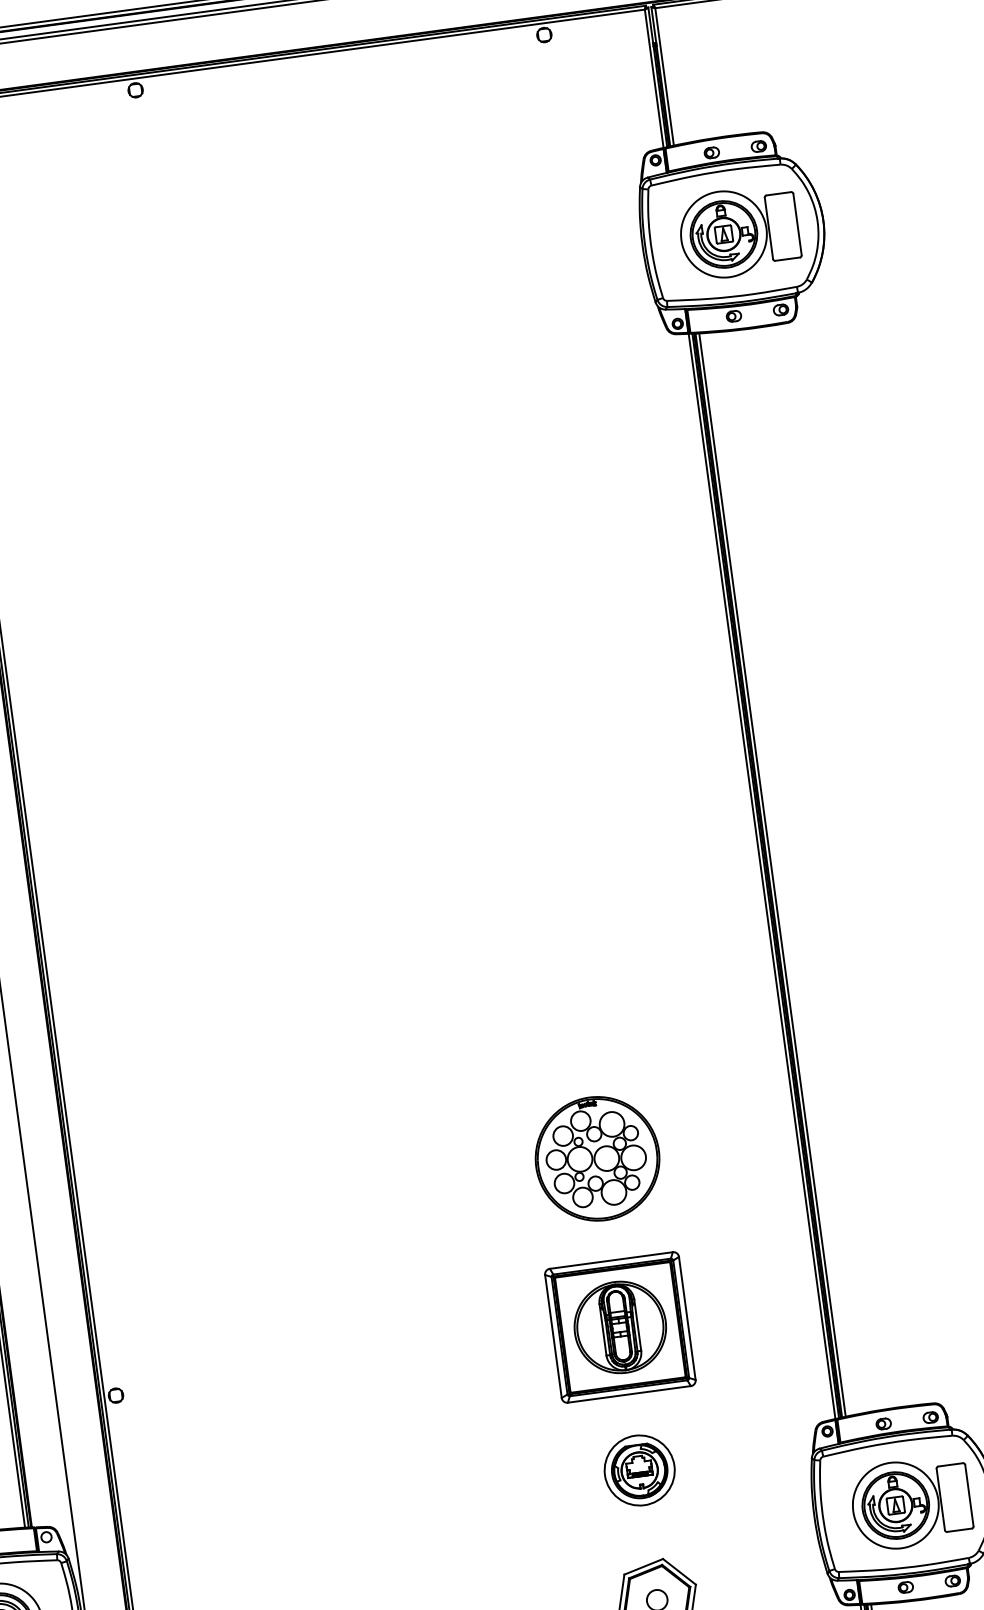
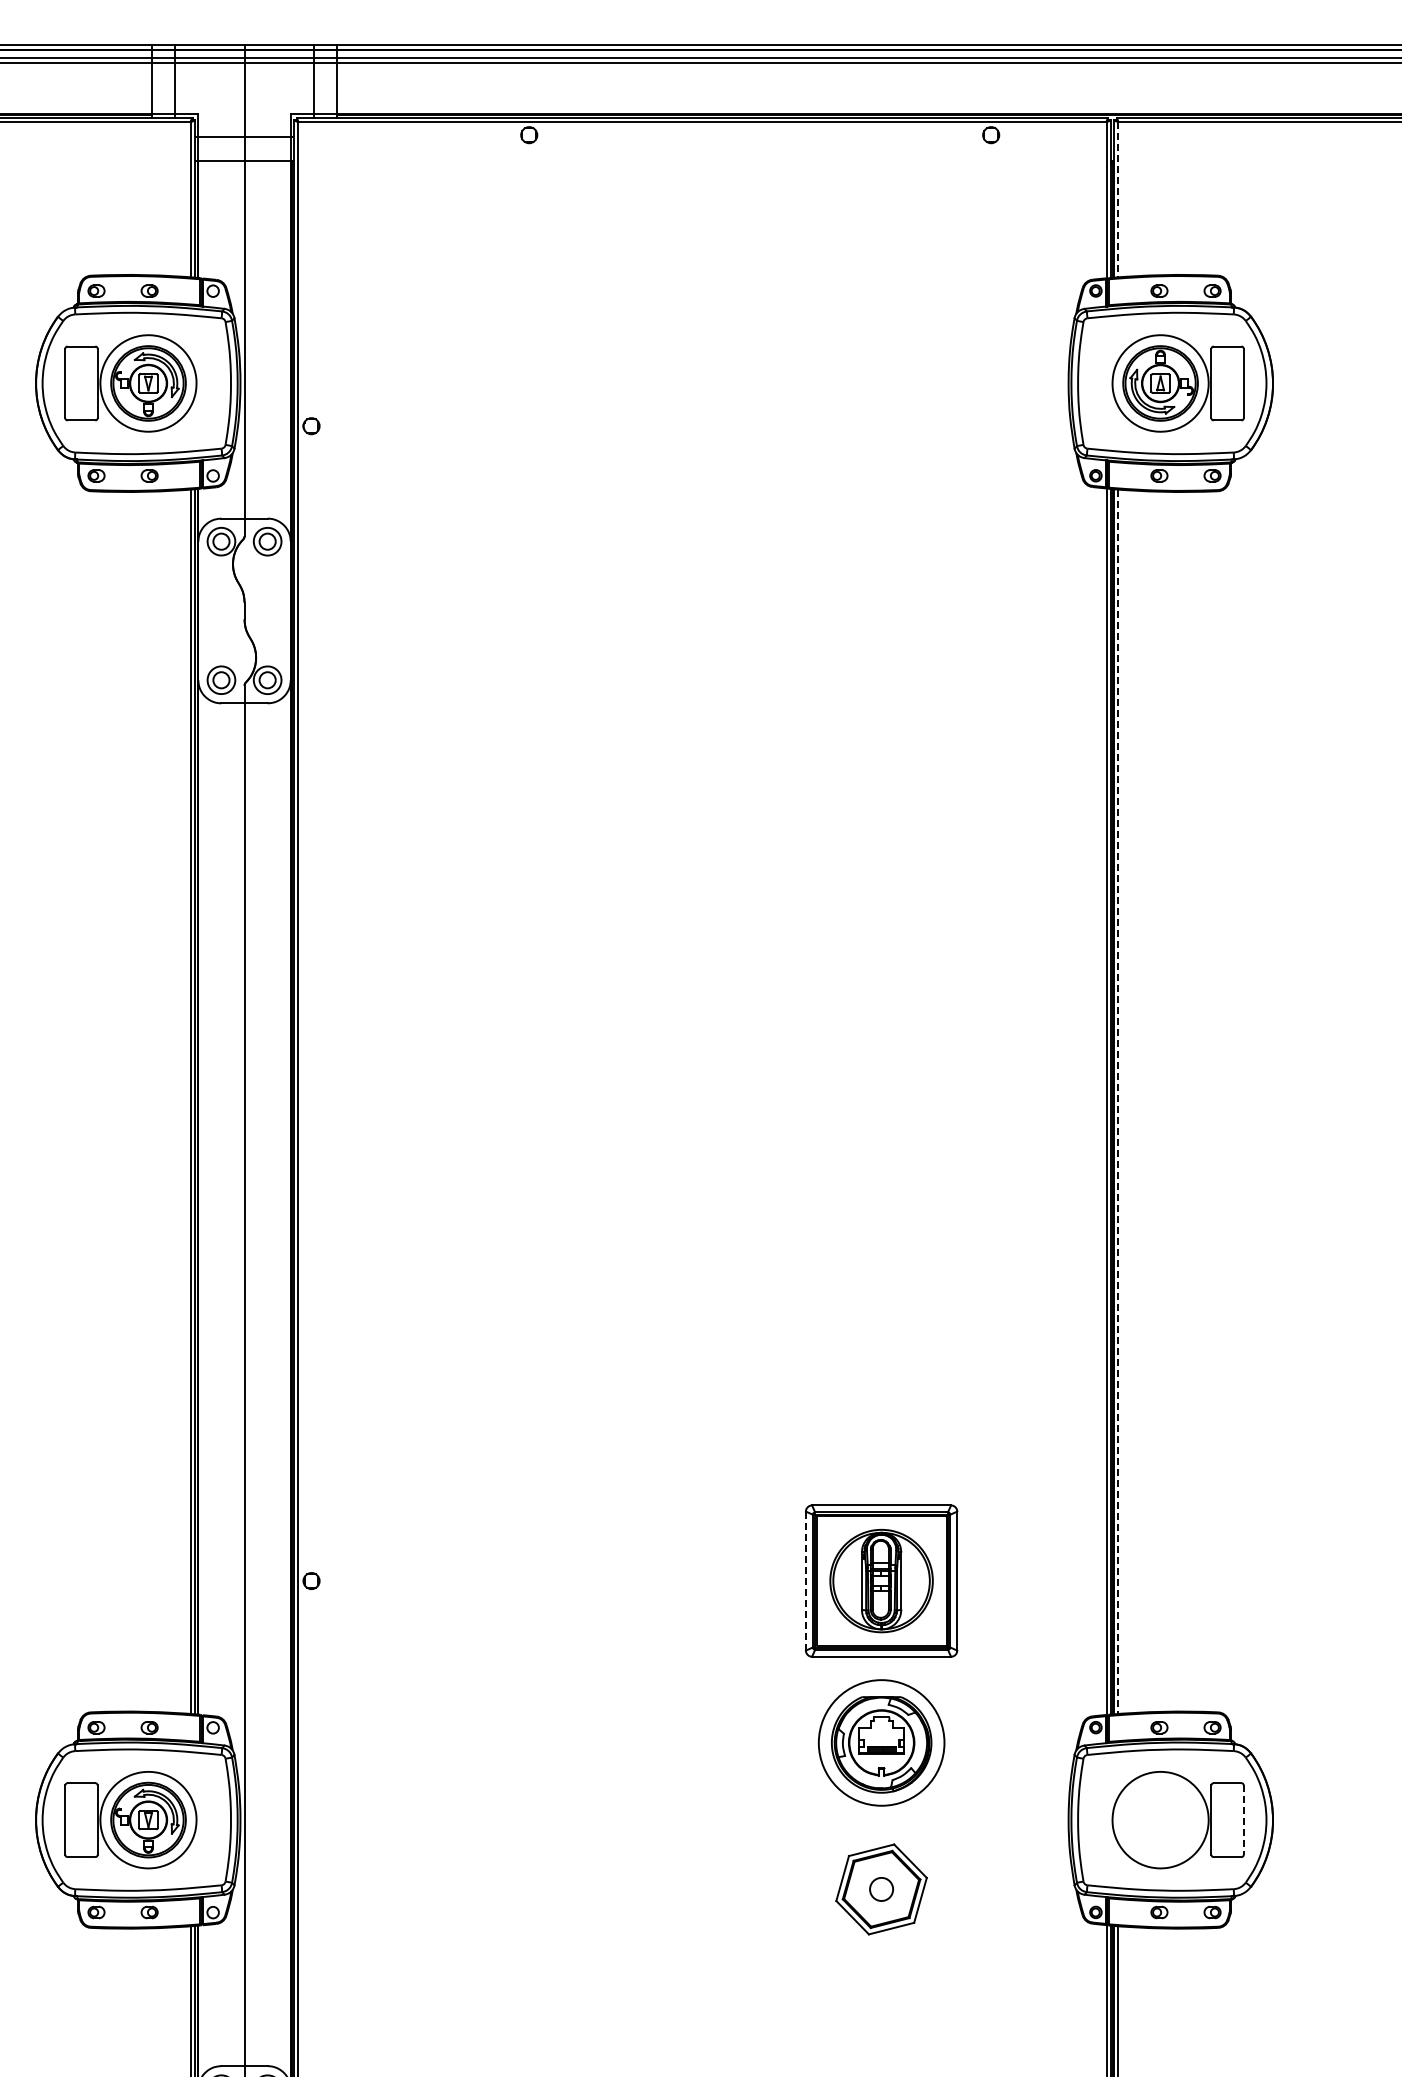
line: (664, 76) -> (1118, 199), solid -> dashed
line: (772, 875) -> (1118, 1102), solid -> dashed
part: (597, 1158) -> (881, 1390), removed
line: (553, 1336) -> (805, 1581), solid -> dashed
part: (639, 1470) -> (881, 1742), size x1.6
line: (969, 1495) -> (1243, 1820), solid -> dashed
part: (895, 1505) -> (1160, 1819), removed

